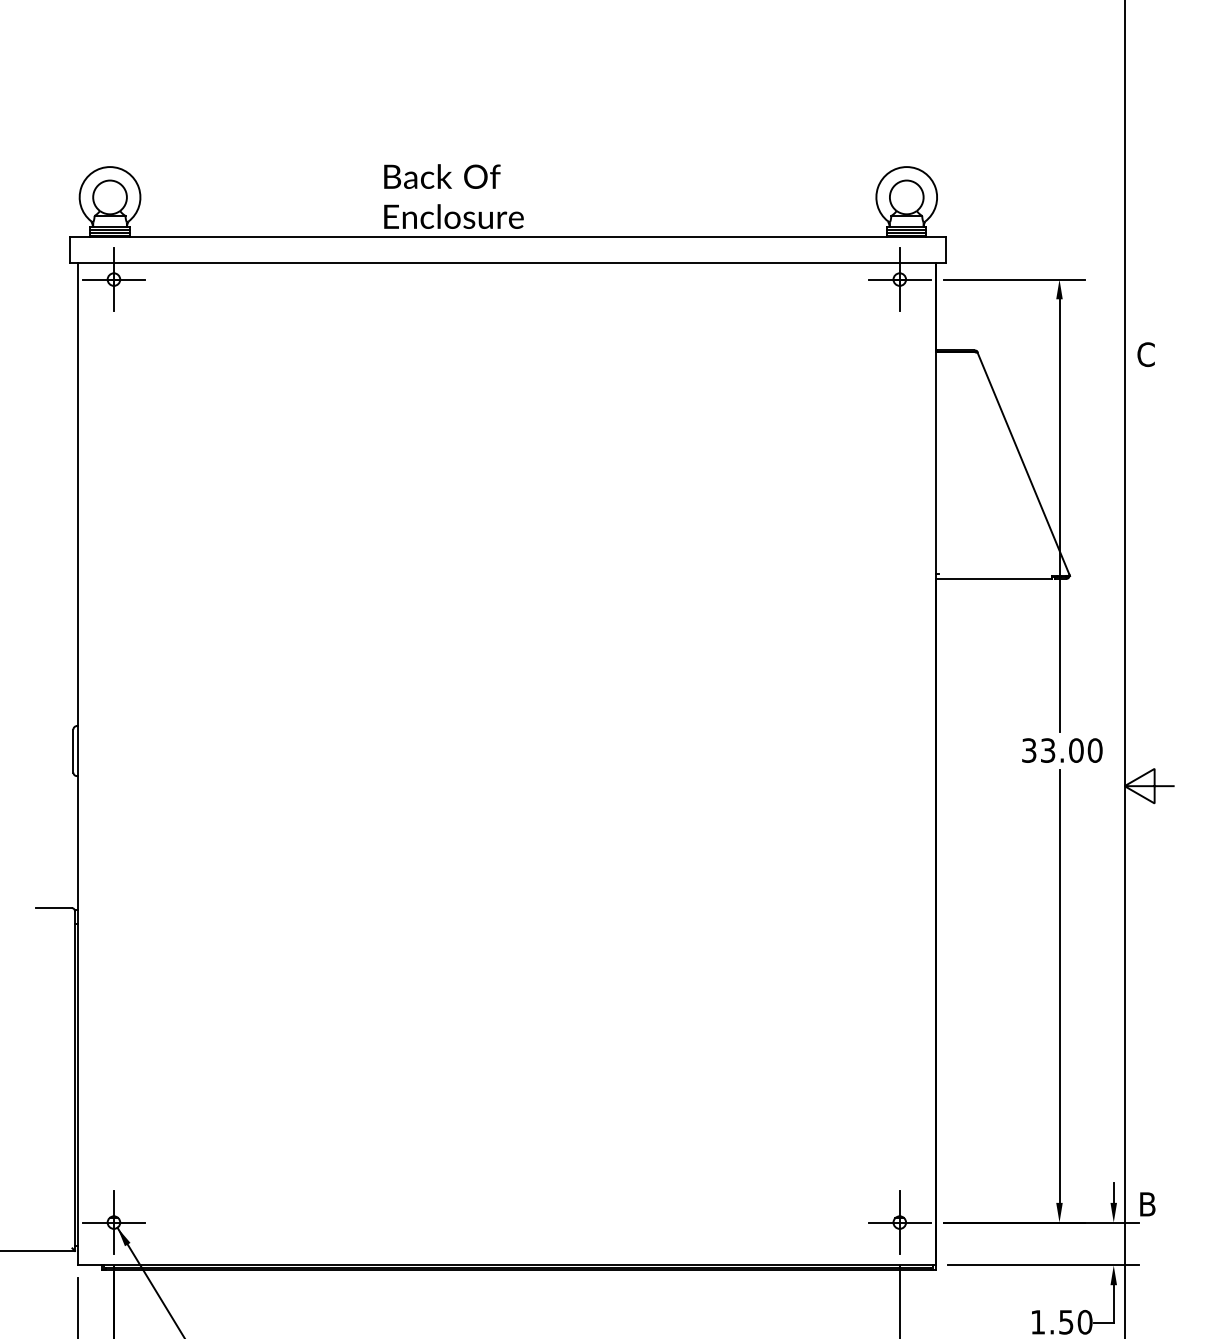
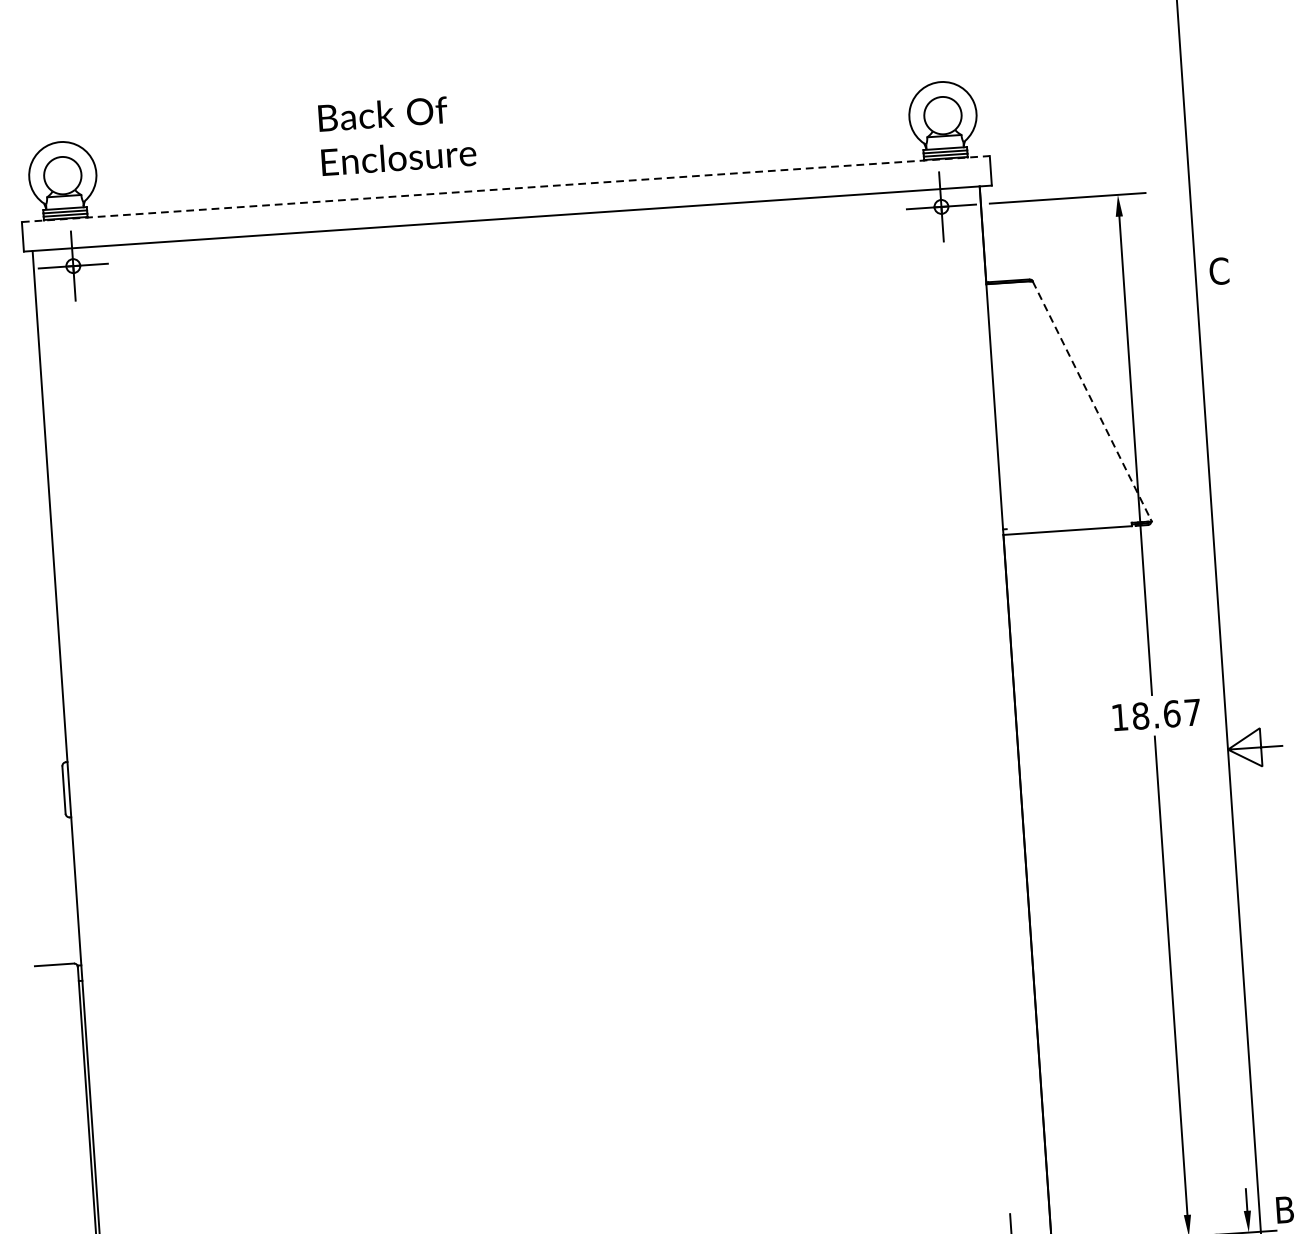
text: (453, 196) -> (396, 135), moved
line: (508, 236) -> (505, 188), solid -> dashed
line: (1023, 463) -> (1091, 400), solid -> dashed
text: (1062, 750) -> (1156, 714), 33.00 -> 18.67

